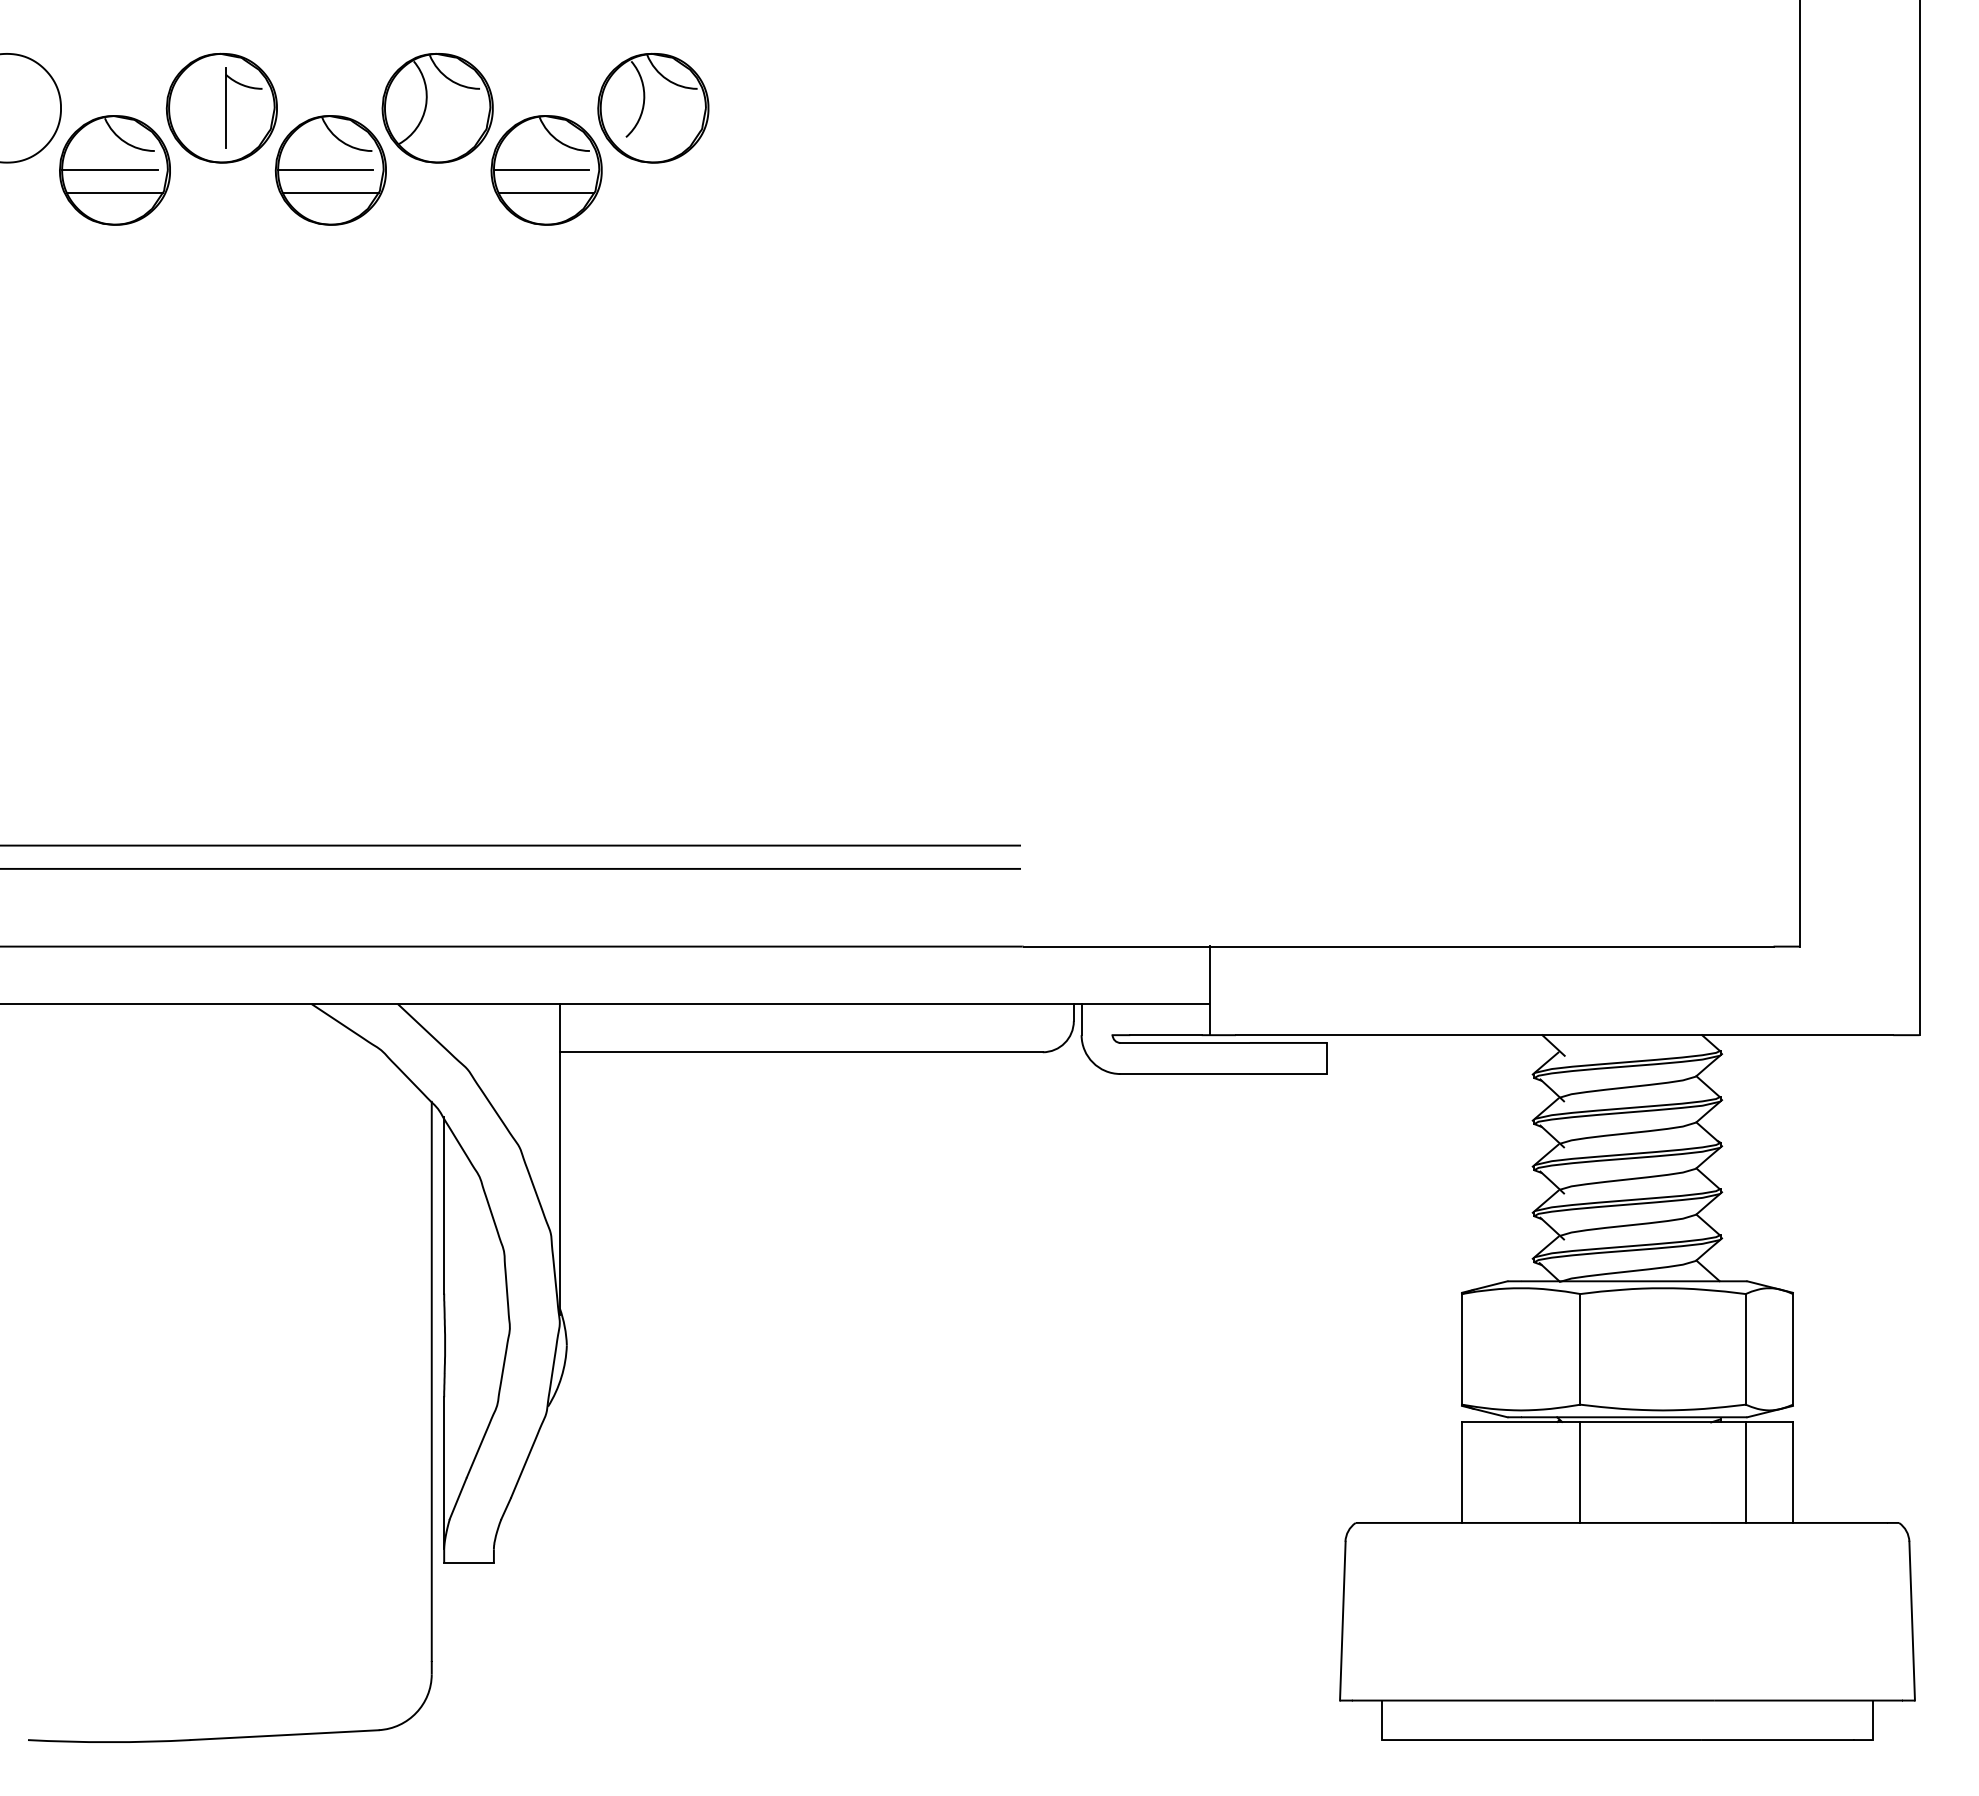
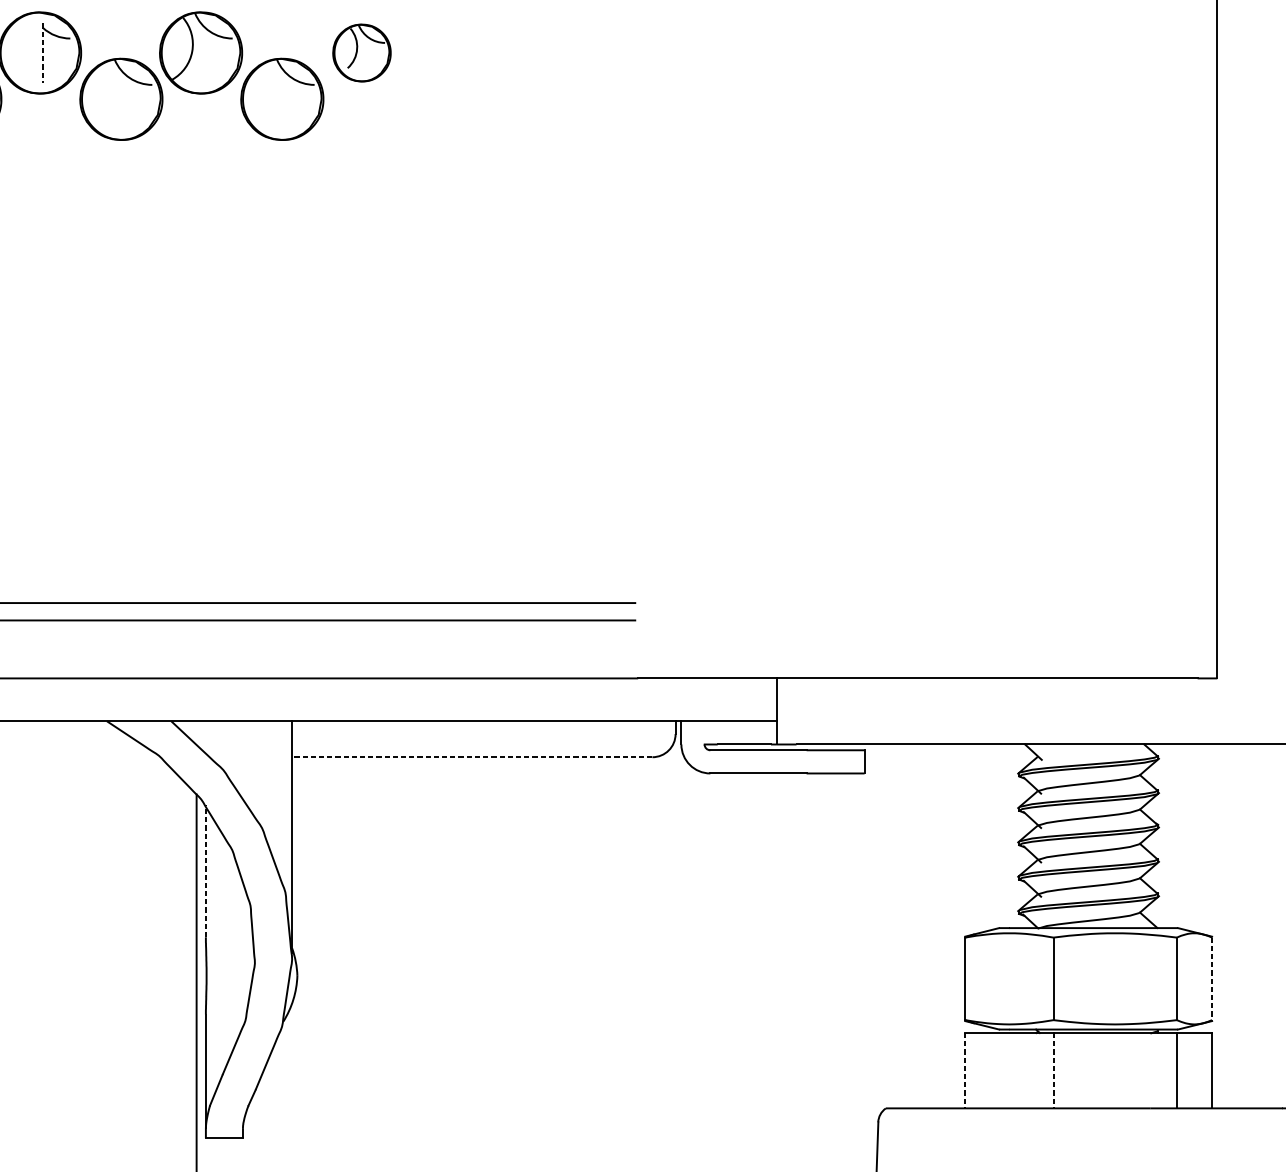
line: (225, 108) -> (42, 53), solid -> dashed
part: (653, 108) -> (362, 53), size x0.7
line: (325, 169) -> (117, 98), removed
line: (541, 169) -> (278, 98), removed
line: (330, 192) -> (121, 115), removed
line: (546, 192) -> (282, 115), removed
line: (800, 1052) -> (471, 757), solid -> dashed
line: (444, 1204) -> (206, 870), solid -> dashed
line: (1792, 1349) -> (1211, 978), solid -> dashed
line: (1462, 1472) -> (965, 1070), solid -> dashed
line: (1580, 1472) -> (1053, 1070), solid -> dashed

